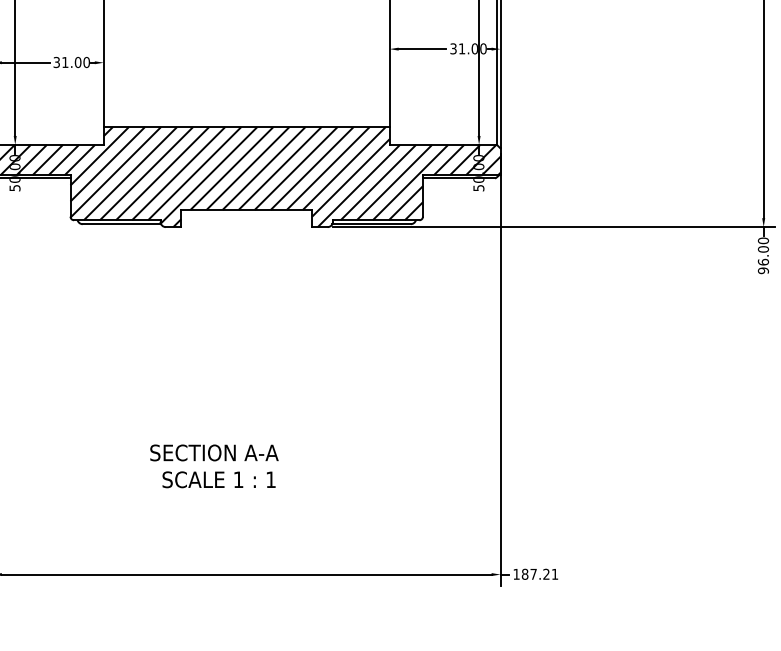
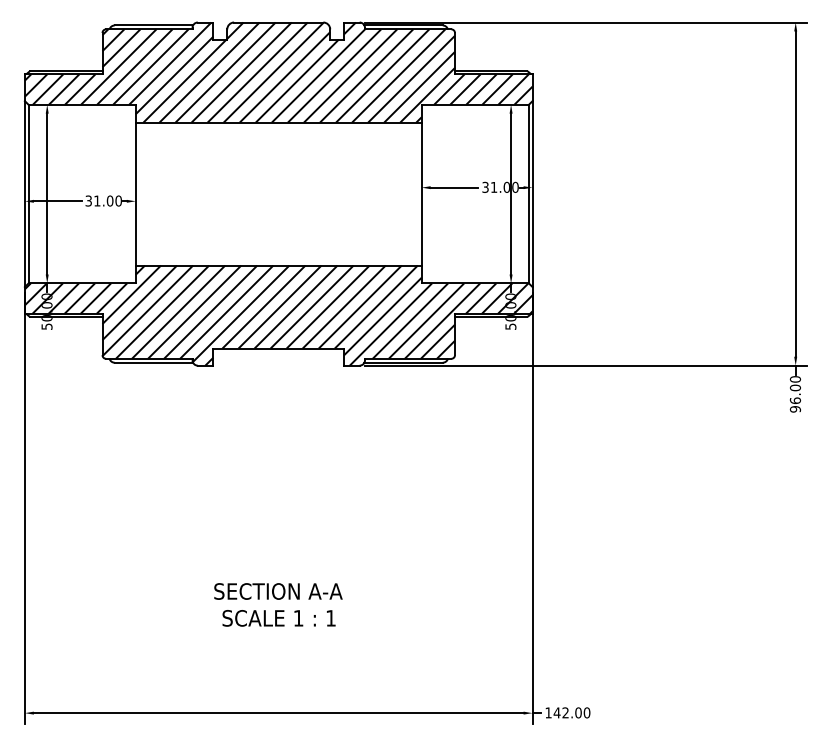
text: (214, 452) -> (278, 591), moved
text: (218, 479) -> (278, 618), moved
text: (539, 573) -> (571, 712), 187.21 -> 142.00

